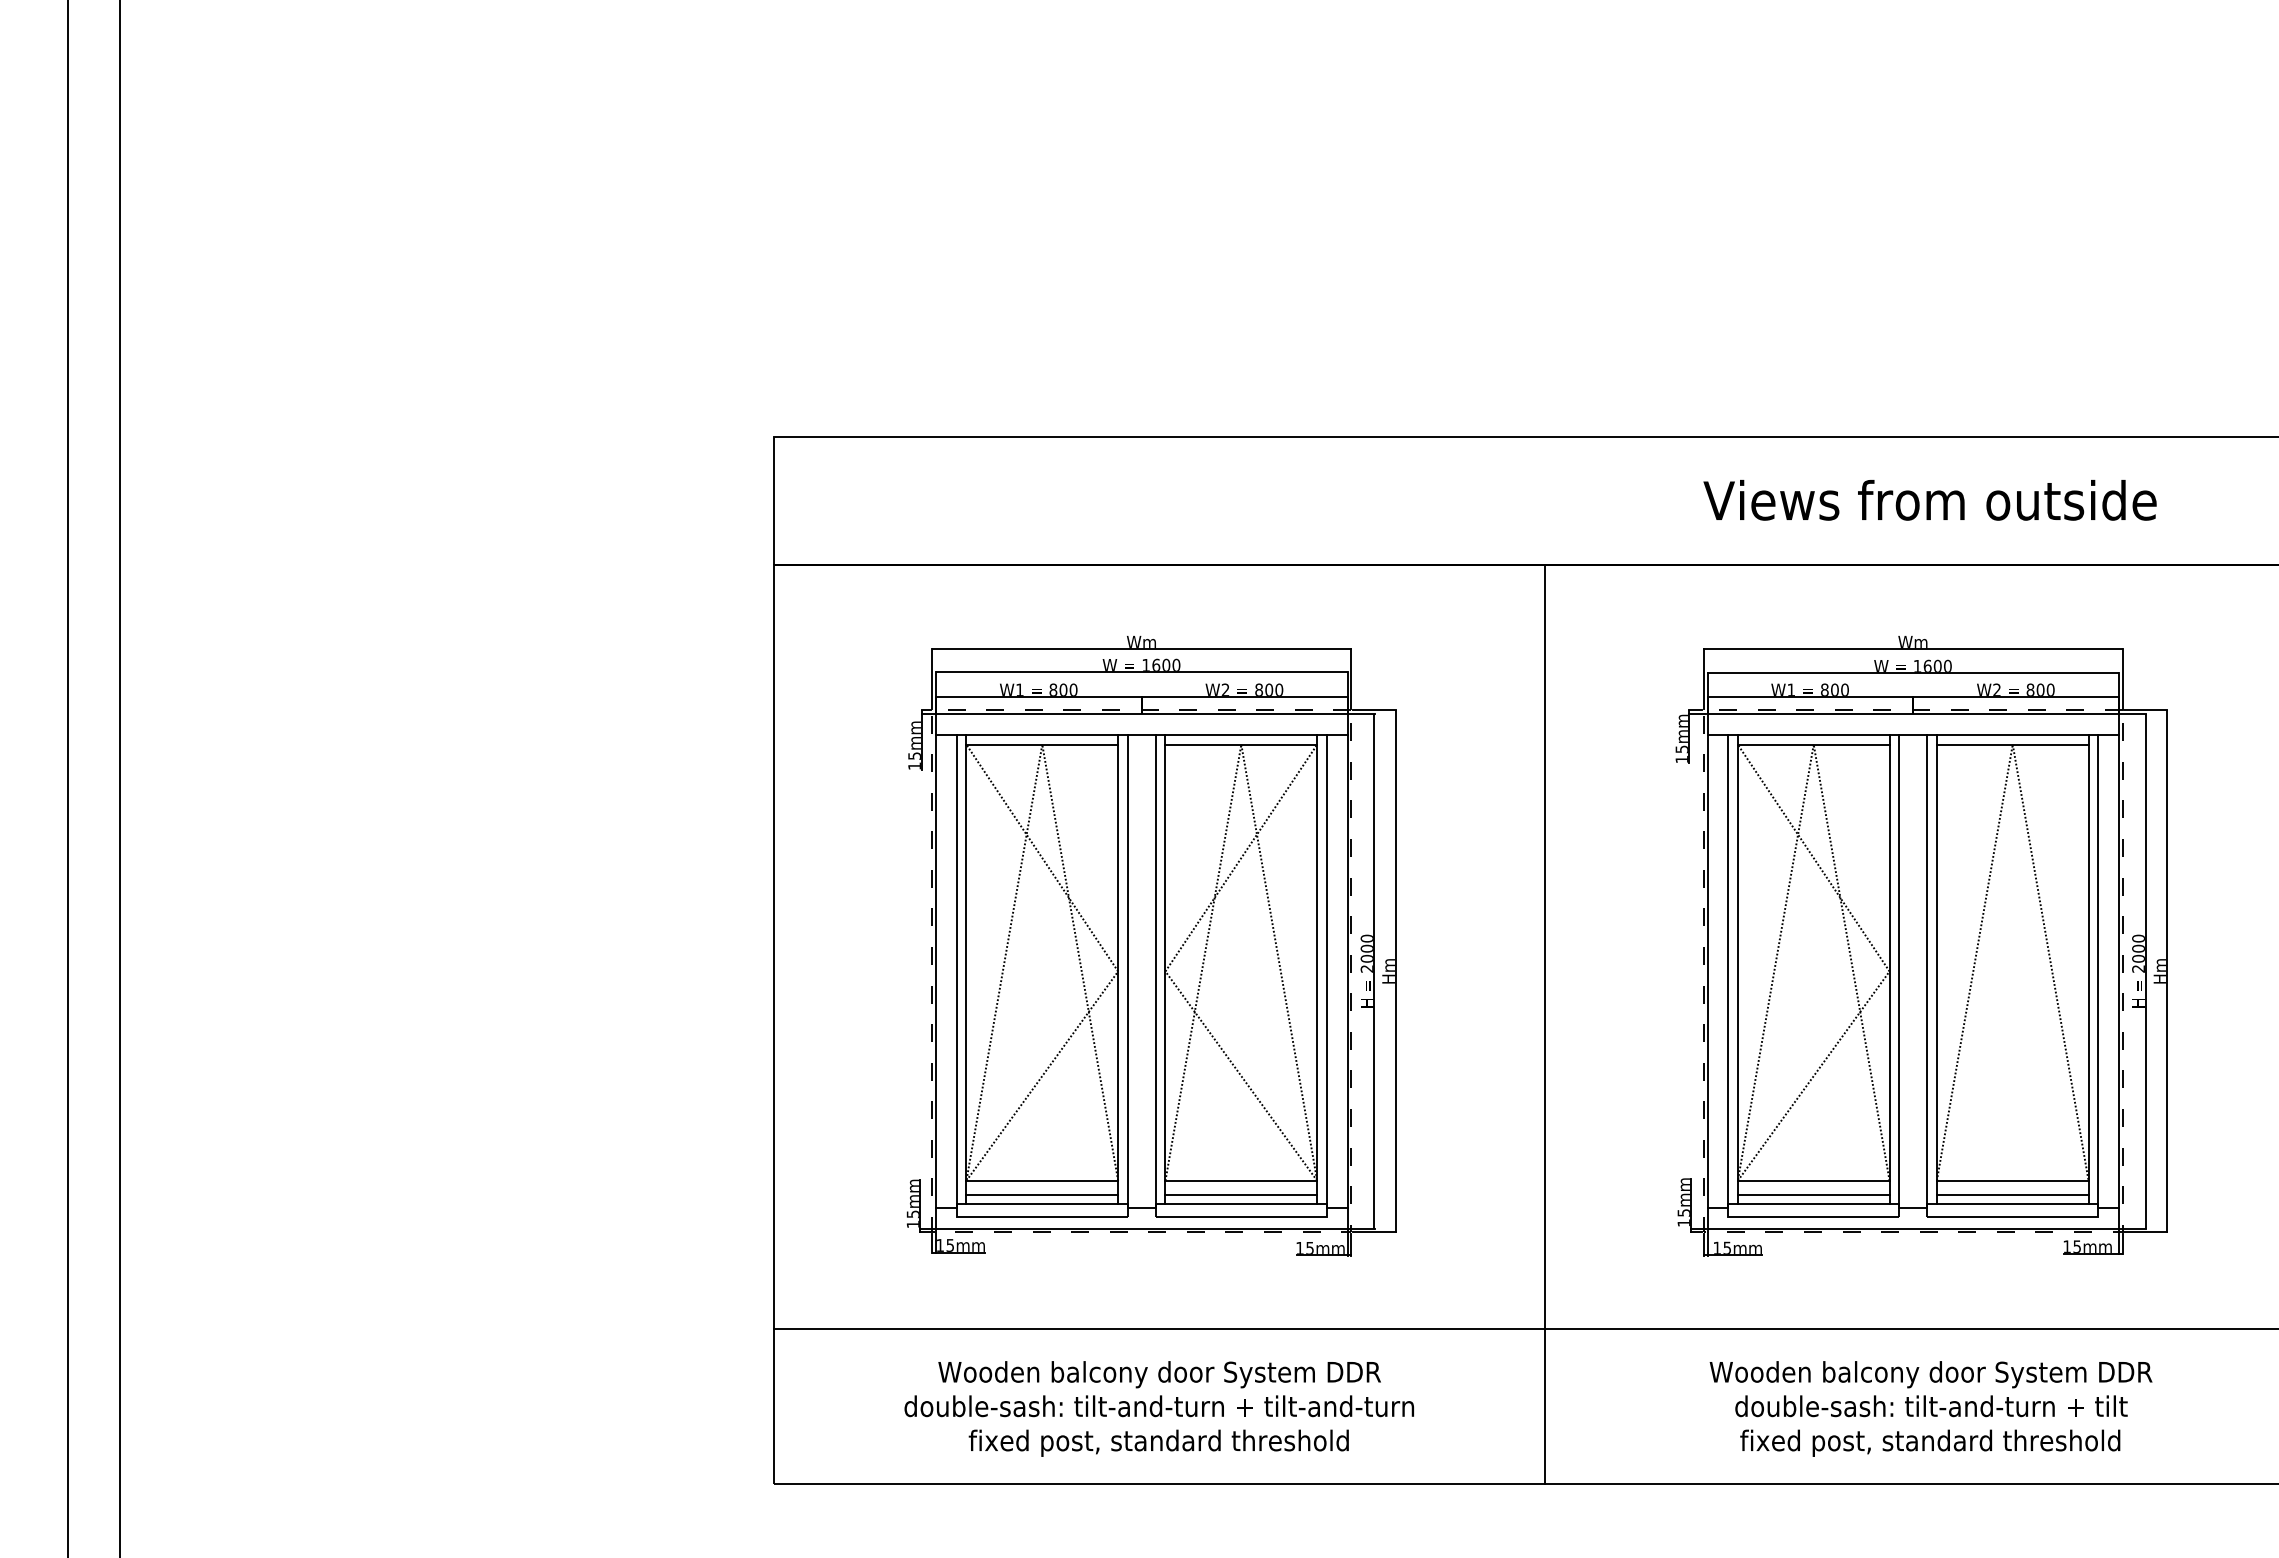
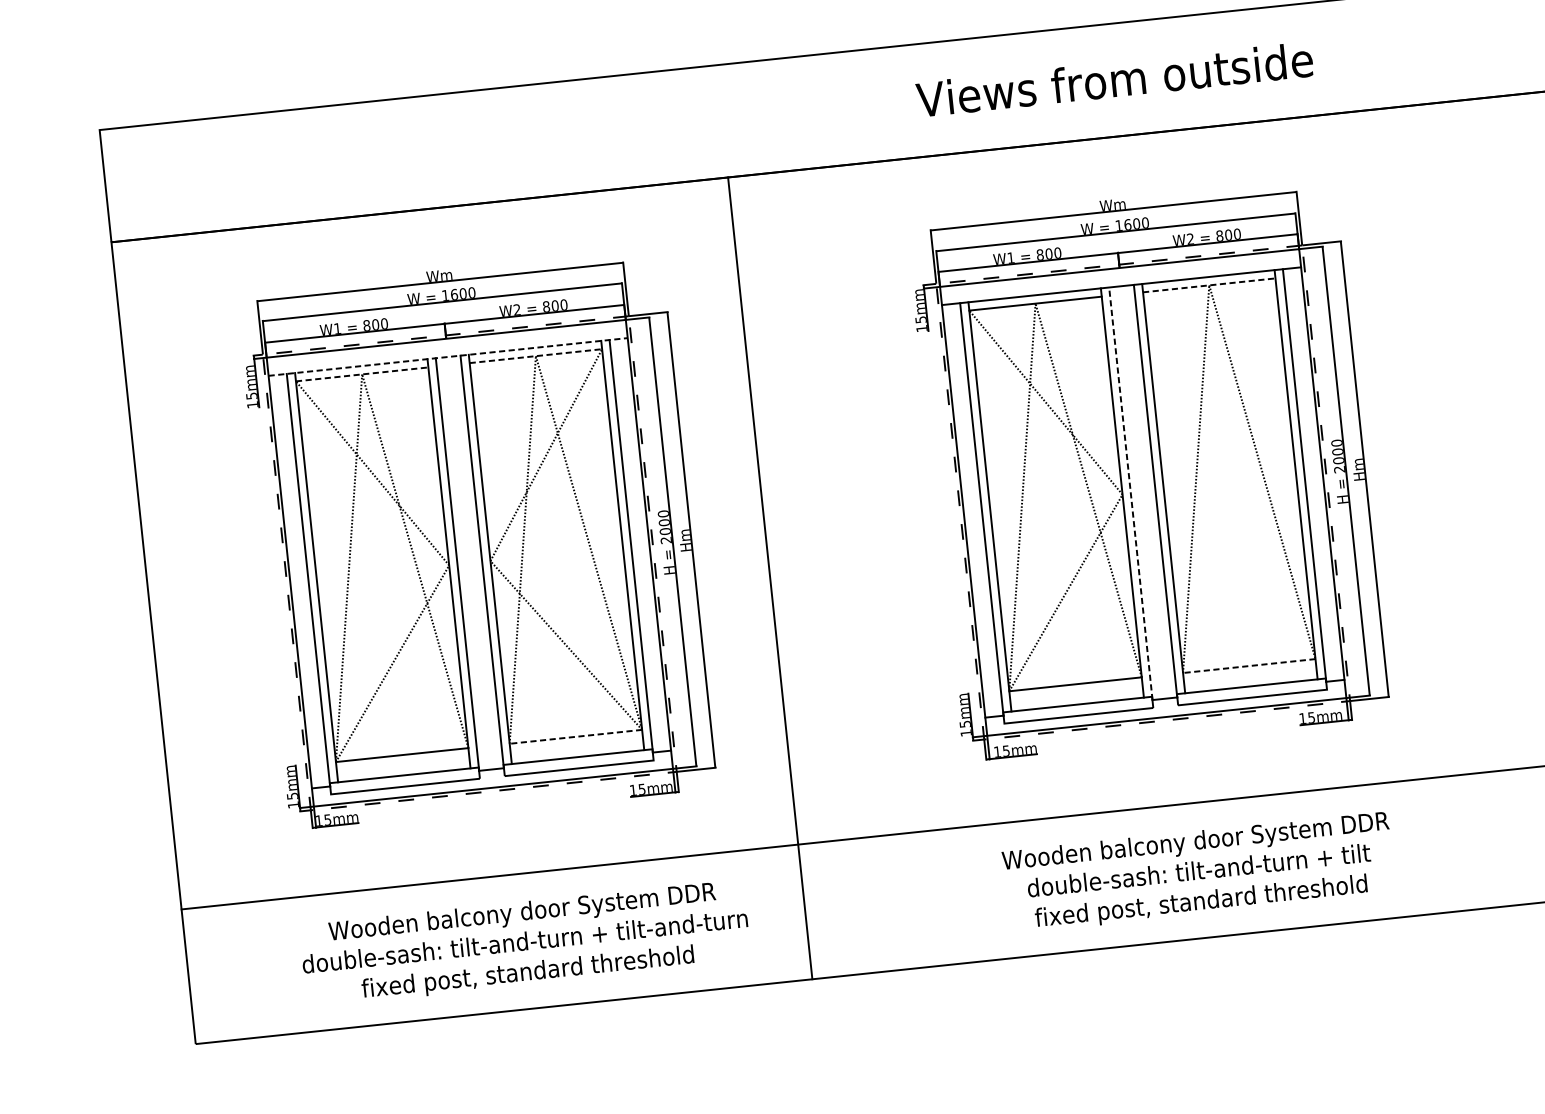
line: (1141, 735) -> (447, 357), solid -> dashed
line: (1042, 744) -> (362, 374), solid -> dashed
line: (1241, 744) -> (536, 355), solid -> dashed
line: (2012, 744) -> (1209, 285), solid -> dashed
line: (1899, 970) -> (1131, 492), solid -> dashed
line: (1545, 1024) -> (770, 578), moved
line: (1241, 1180) -> (576, 736), solid -> dashed
line: (2012, 1180) -> (1249, 665), solid -> dashed
line: (1042, 1195) -> (403, 767), removed
line: (1241, 1195) -> (577, 749), removed
line: (1813, 1195) -> (1076, 697), removed
line: (2012, 1195) -> (1250, 678), removed

